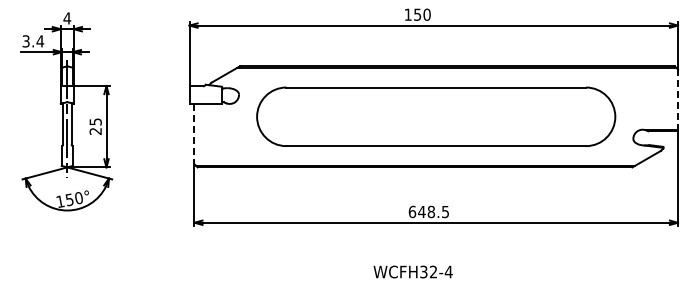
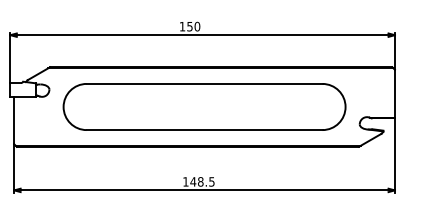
line: (678, 100) -> (395, 94), dashed -> solid
line: (194, 134) -> (14, 120), dashed -> solid
text: (412, 211) -> (185, 181), 648.5 -> 148.5

